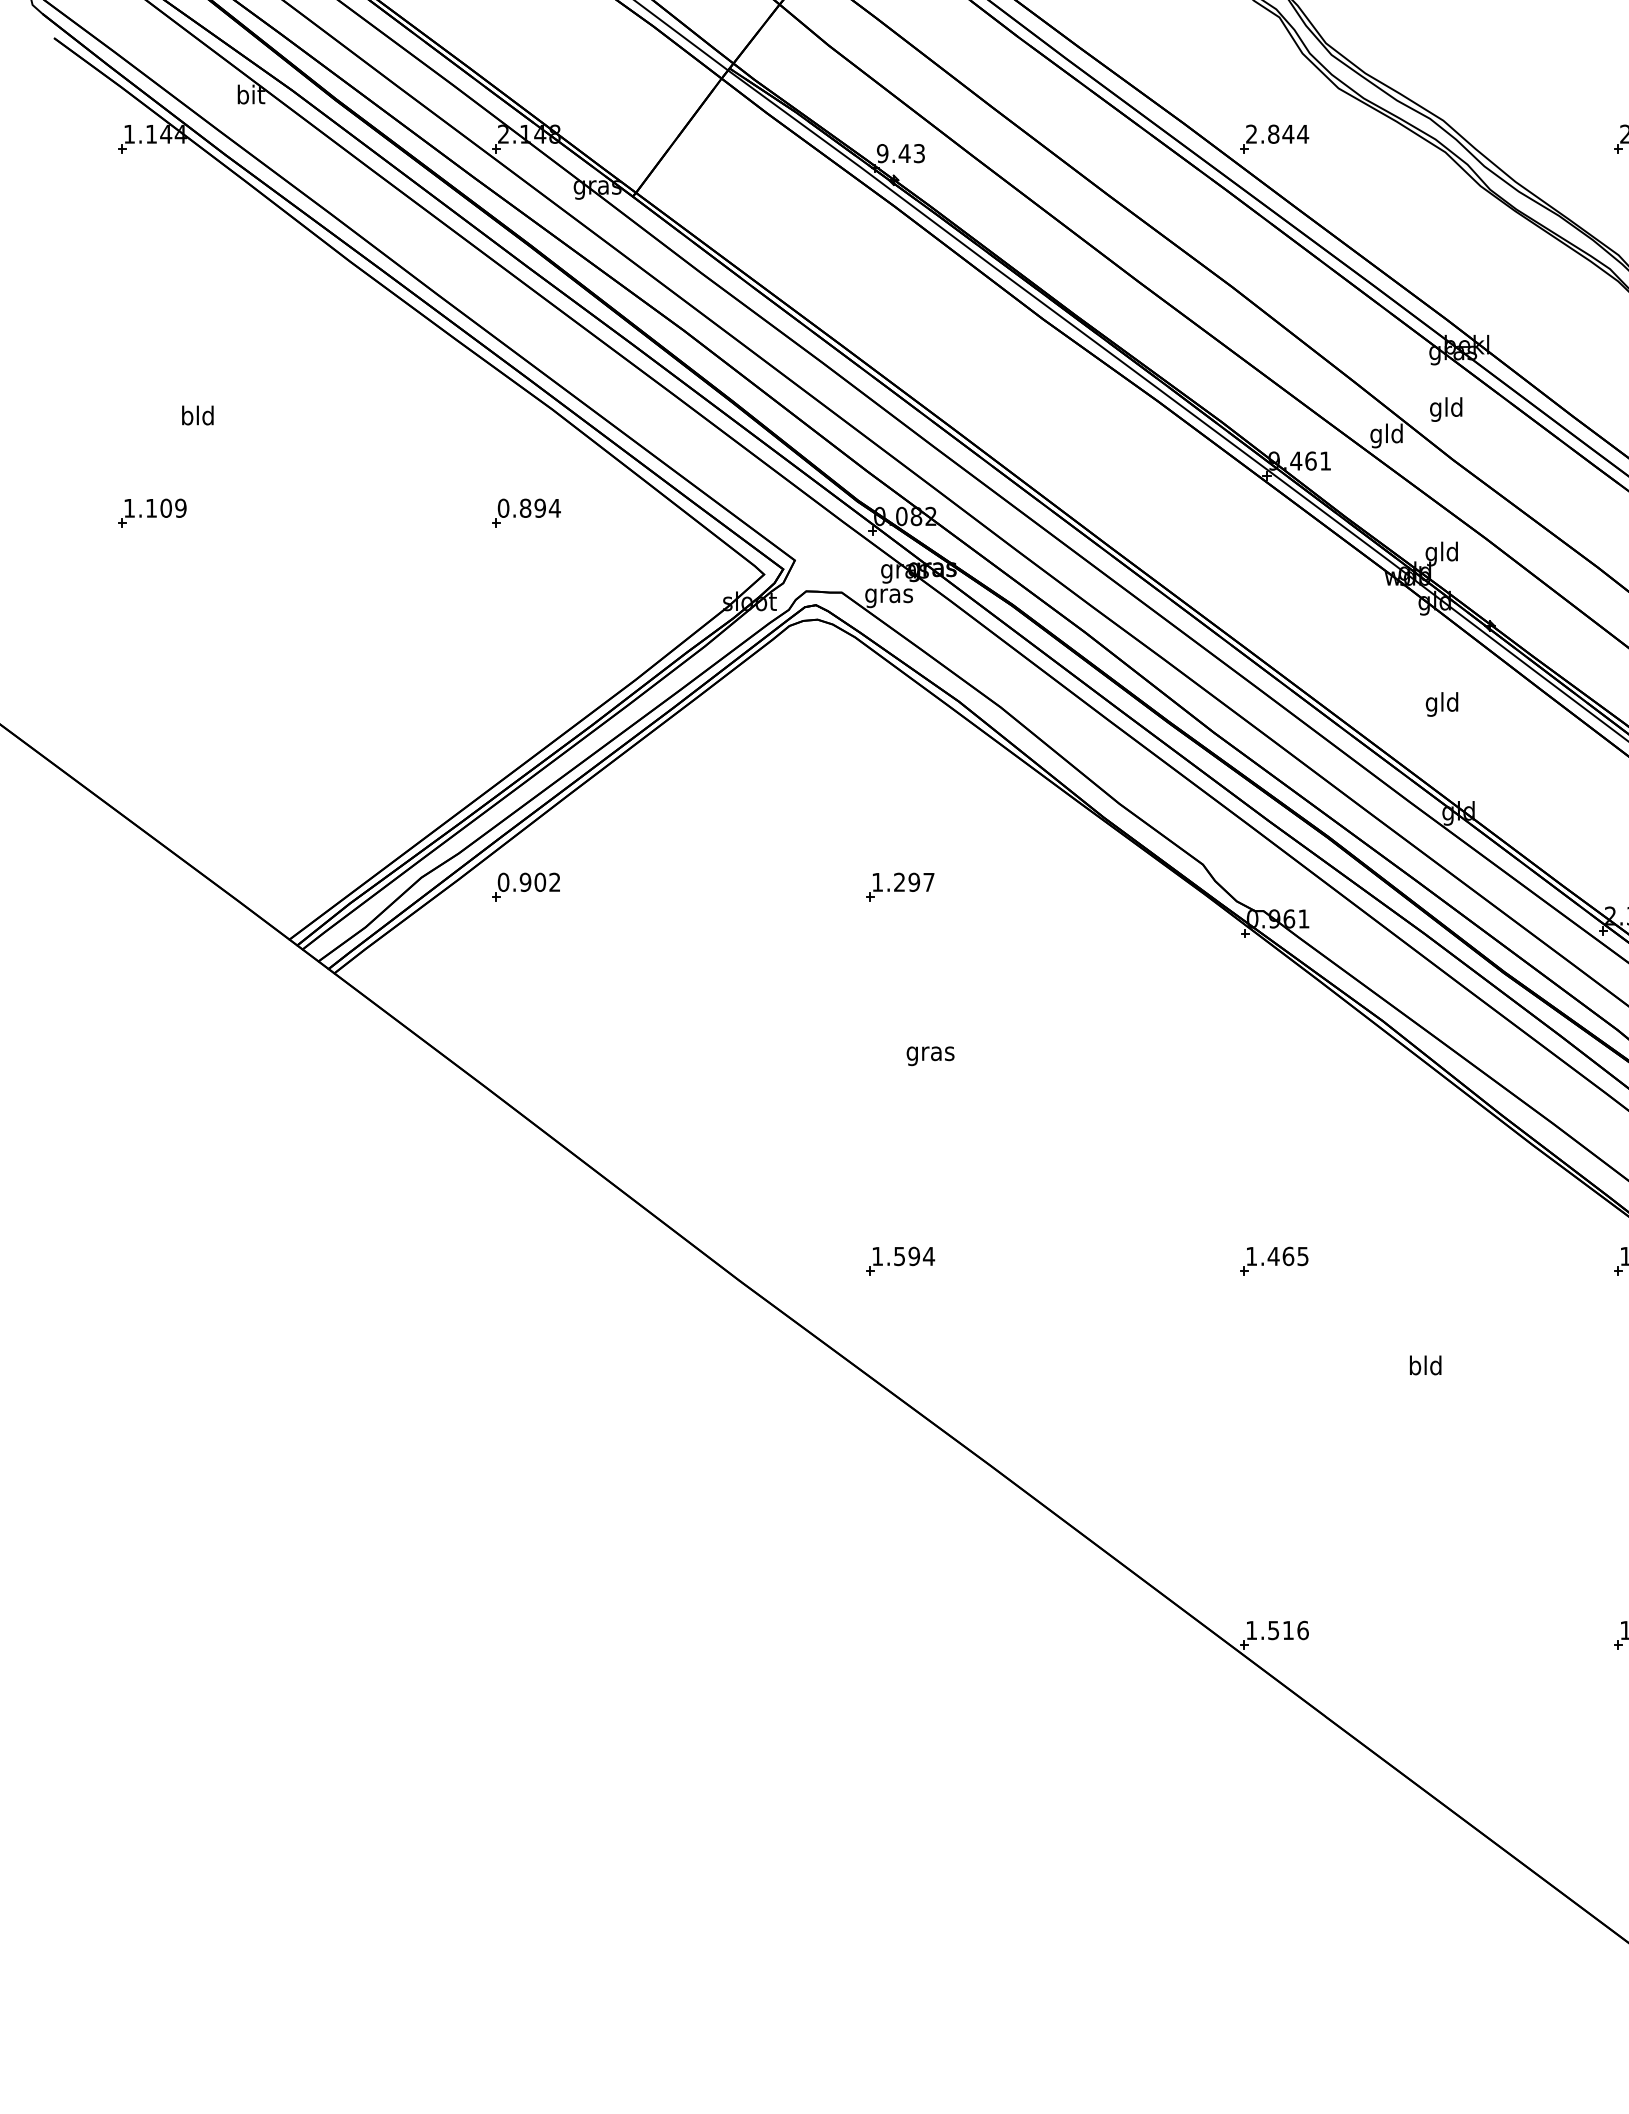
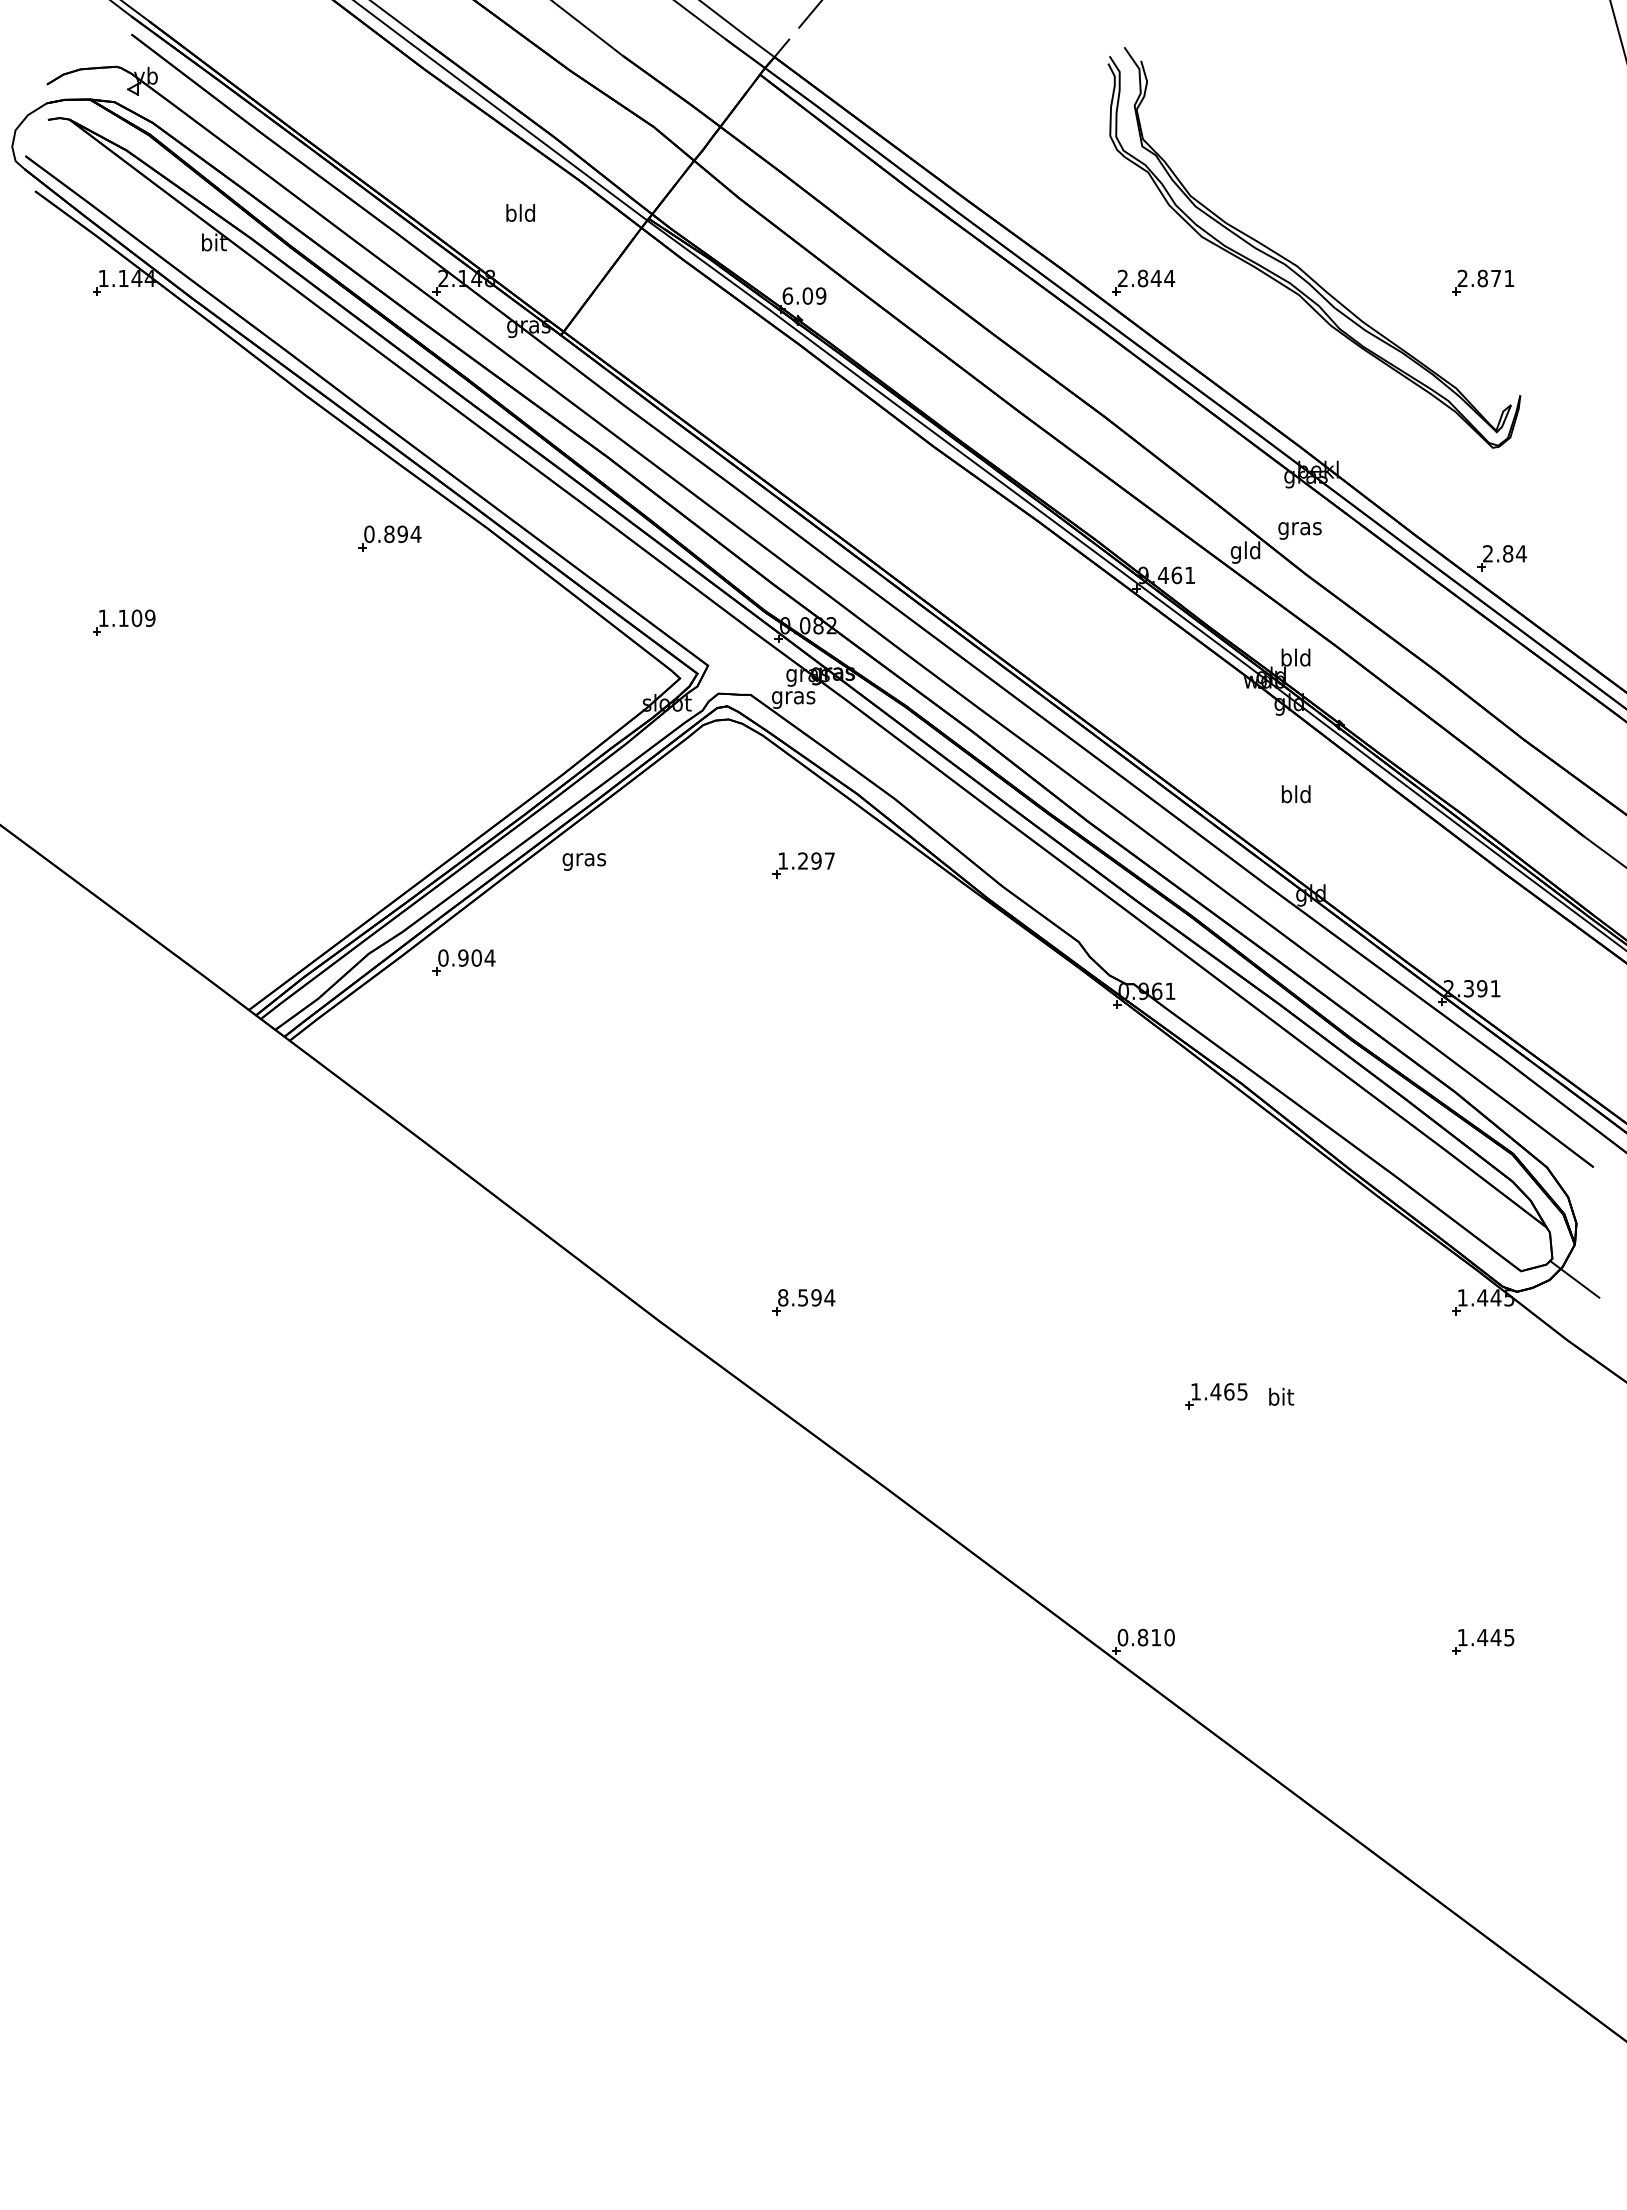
text: (901, 152) -> (804, 295), 9.43 -> 6.09
text: (1446, 409) -> (1299, 528), gld -> gras
text: (197, 414) -> (520, 212), moved
part: (525, 512) -> (389, 538), moved
text: (1431, 553) -> (1286, 659), gld -> bld
text: (1431, 704) -> (1286, 796), gld -> bld
text: (554, 881) -> (489, 957), 0.902 -> 0.904
part: (899, 887) -> (803, 865), moved
text: (929, 1055) -> (583, 861), moved
text: (877, 1256) -> (783, 1297), 1.594 -> 8.594
part: (1274, 1261) -> (1216, 1396), moved
text: (1425, 1365) -> (1280, 1396), bld -> bit
text: (1276, 1630) -> (1145, 1637), 1.516 -> 0.810

